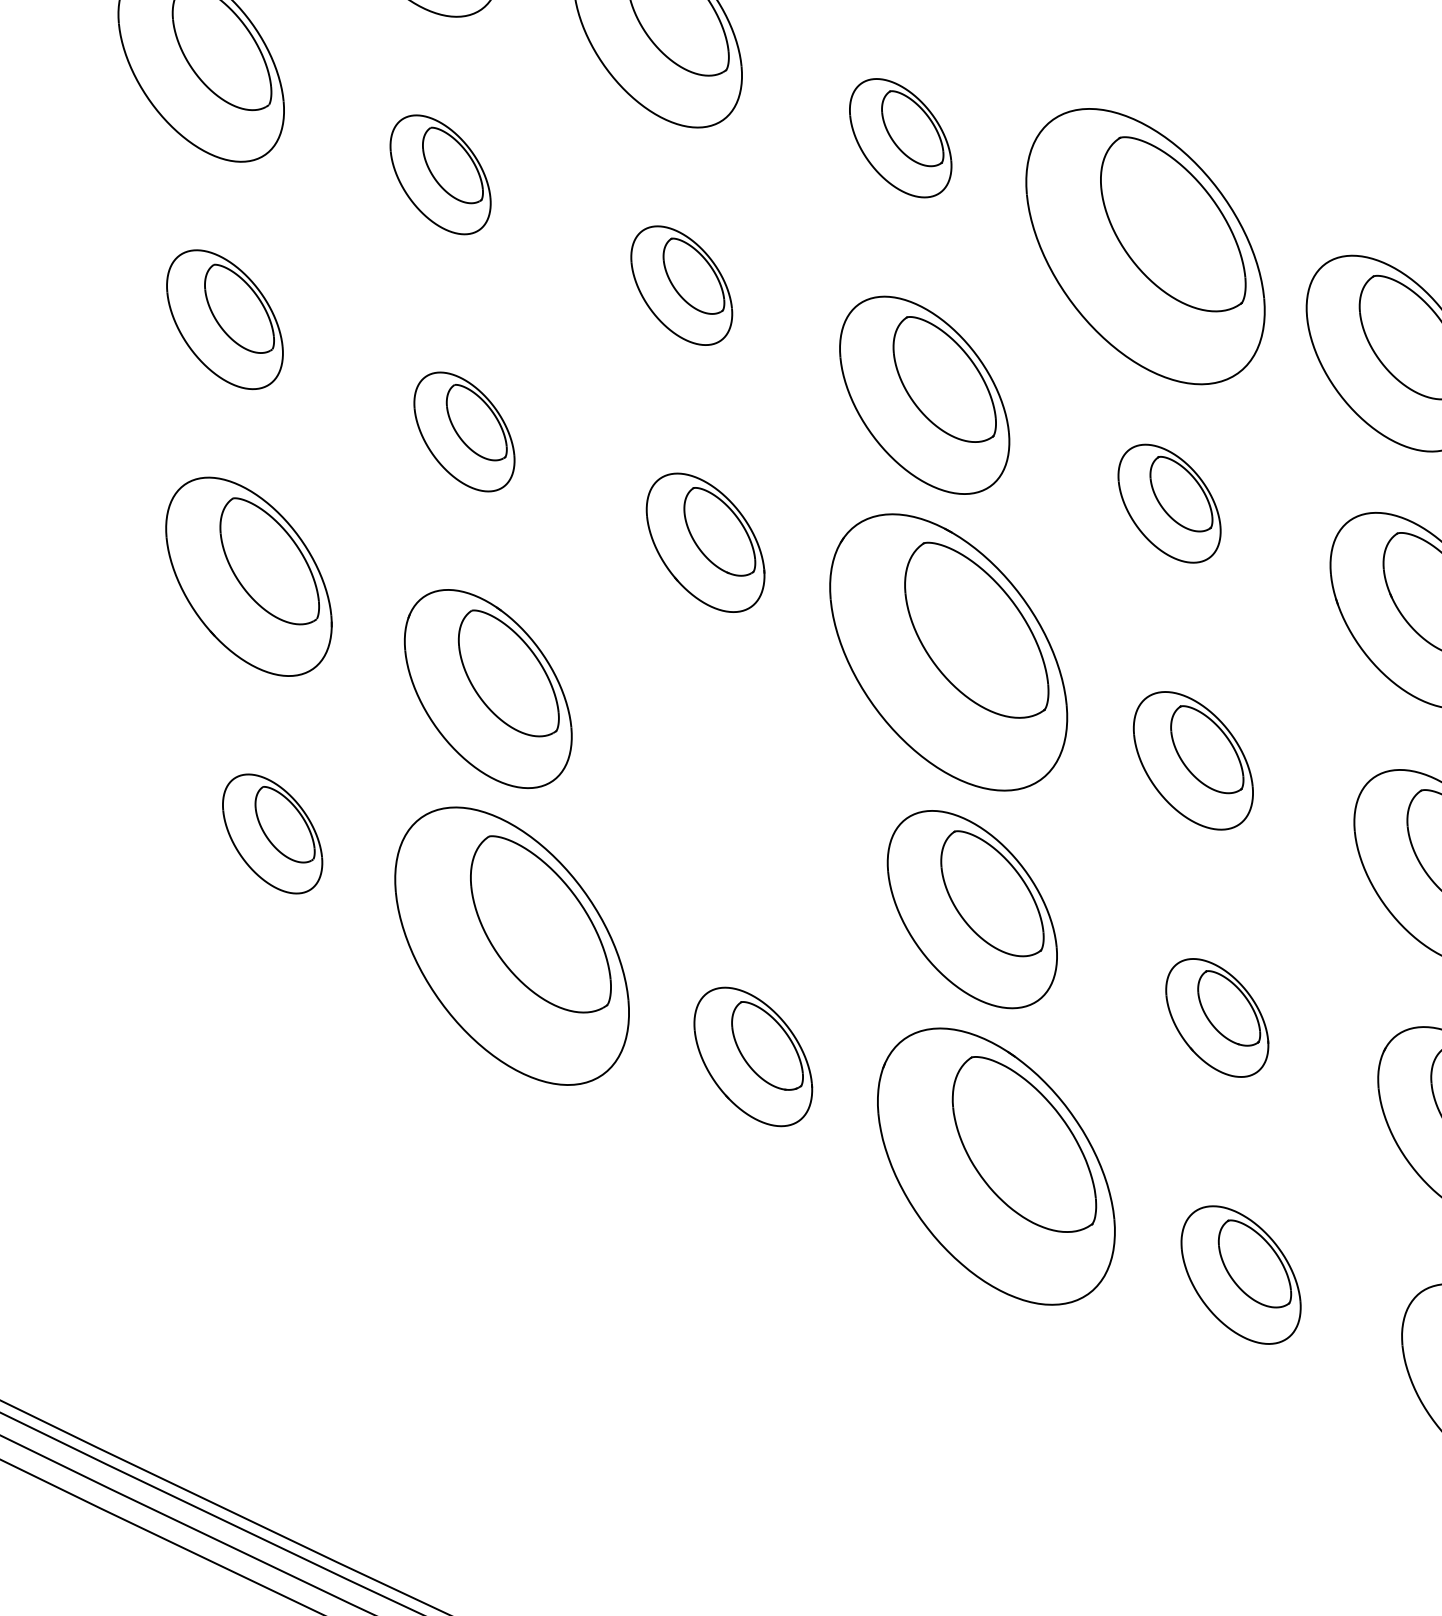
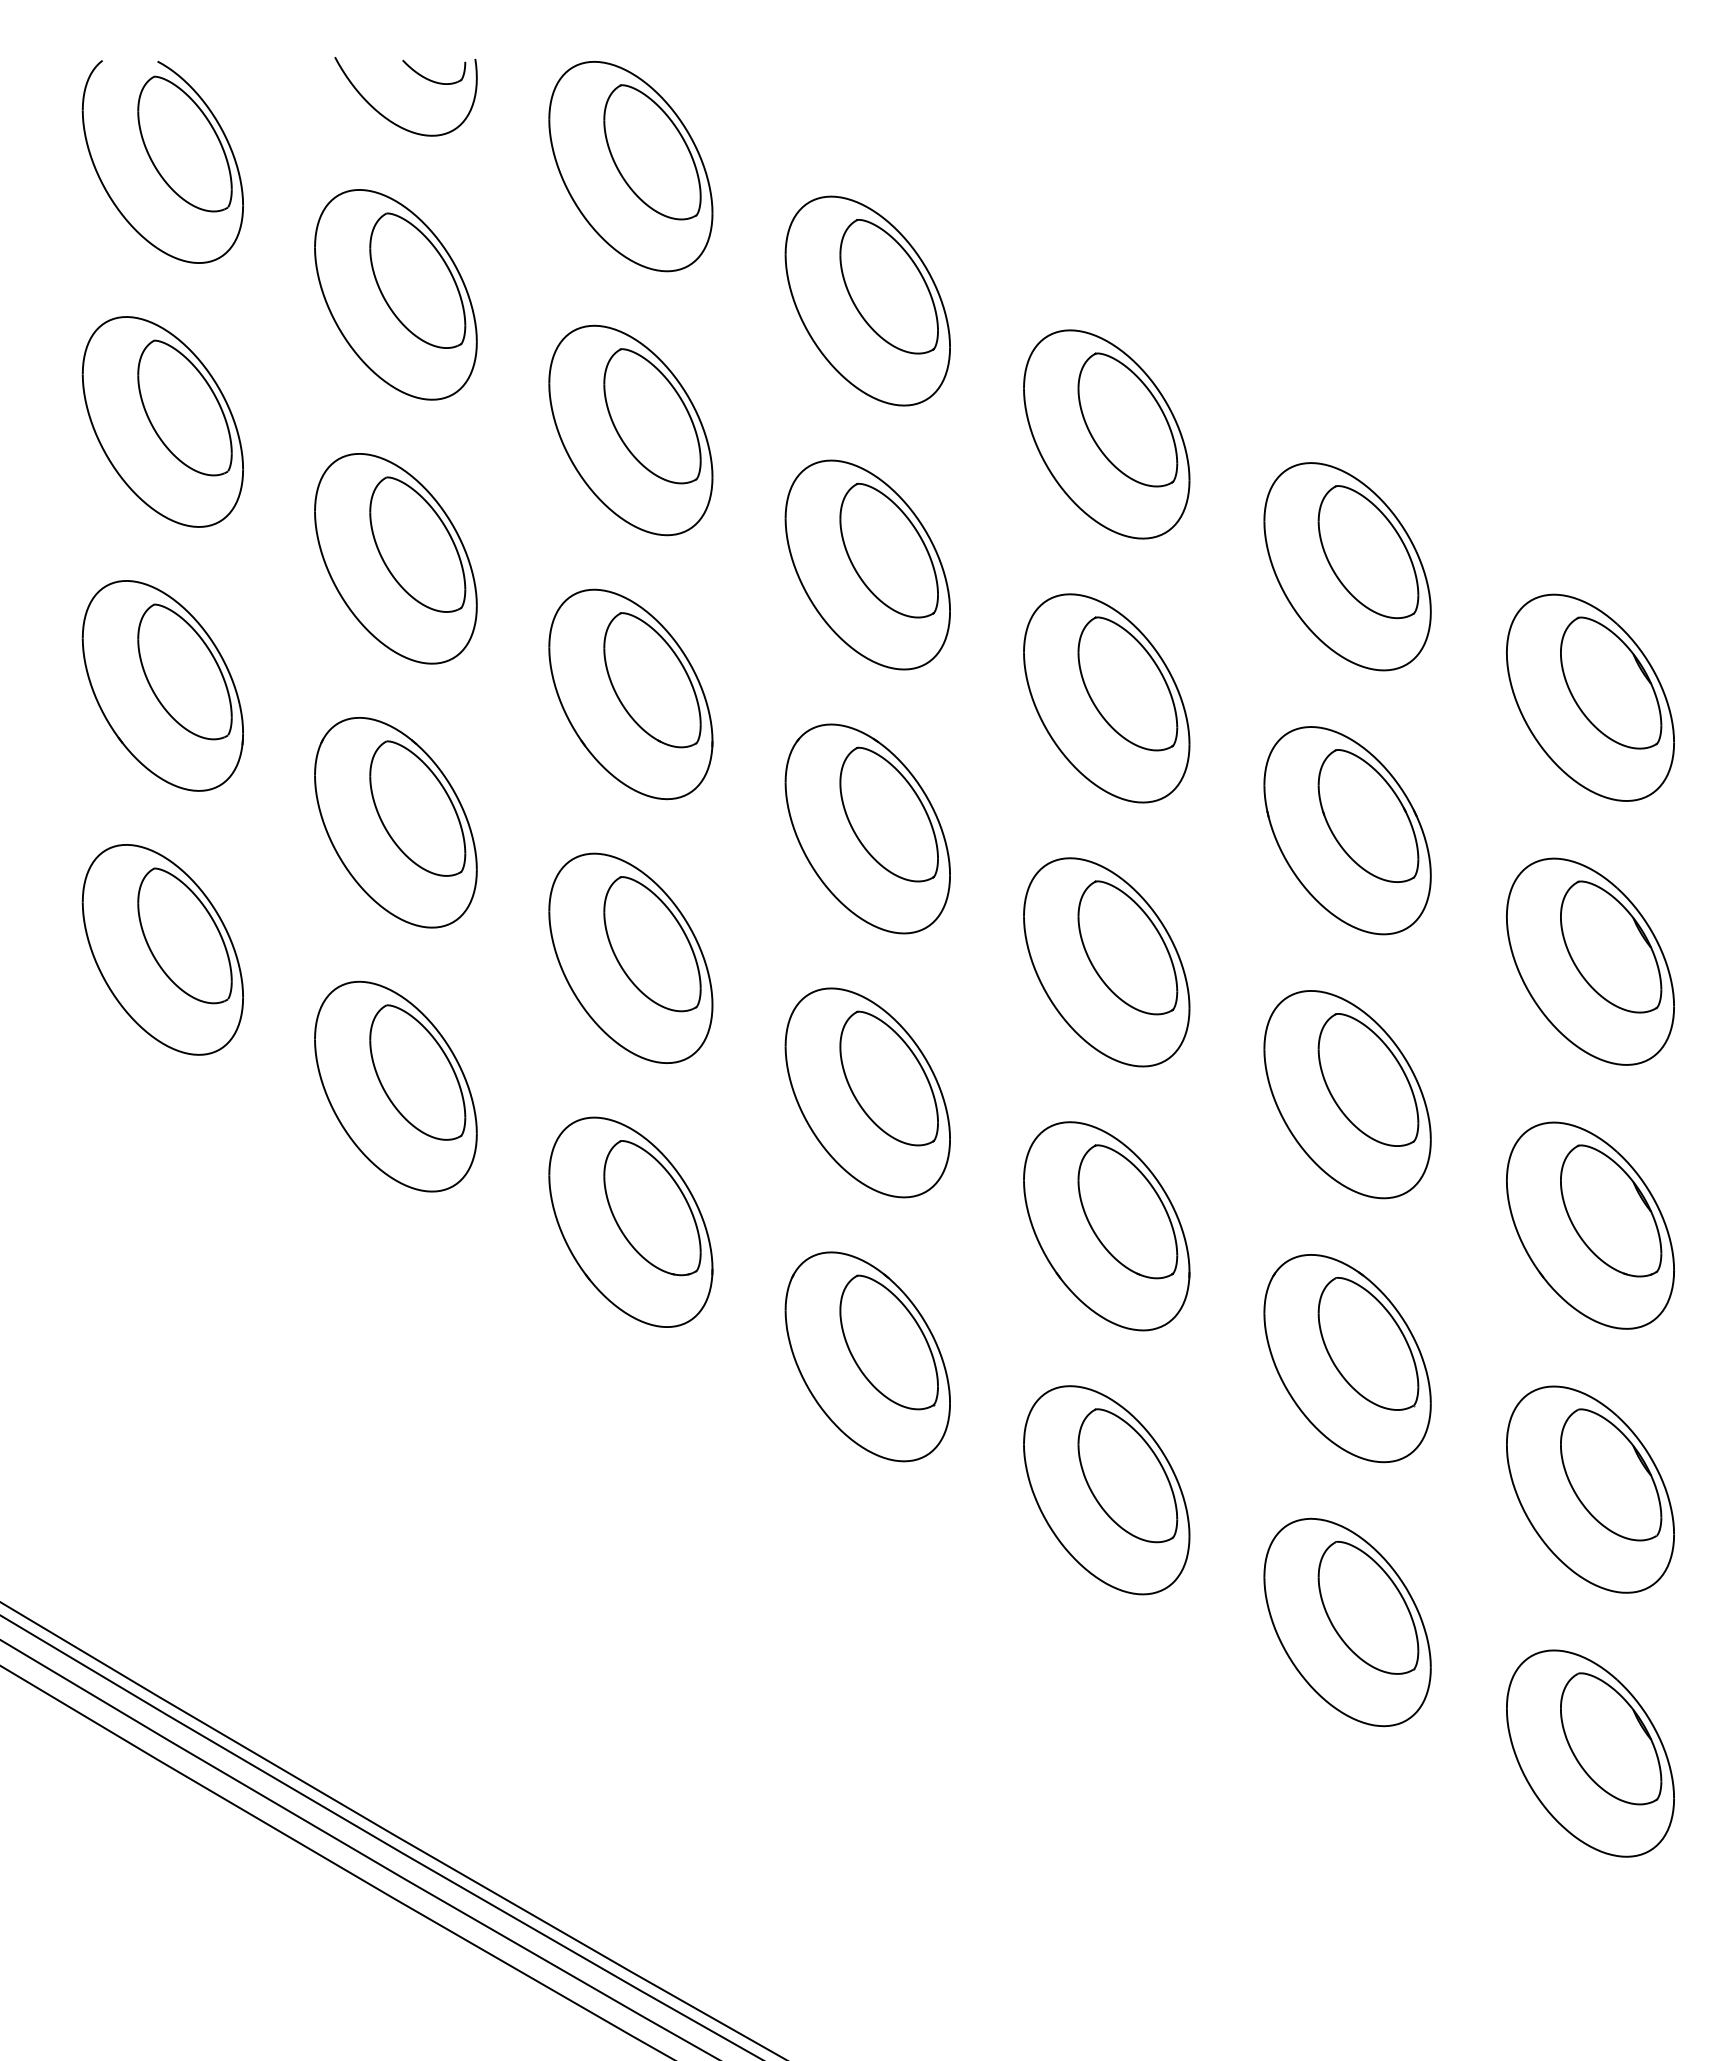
part: (900, 137) -> (867, 300), size x1.67
part: (440, 174) -> (395, 294), size x1.67
part: (1145, 246) -> (1106, 434), size x0.71
part: (681, 285) -> (630, 430), size x1.67
part: (224, 319) -> (162, 421), size x1.43
part: (464, 431) -> (395, 558), size x1.67
part: (1169, 503) -> (1106, 698), size x1.67
part: (705, 542) -> (630, 694), size x1.43
part: (948, 652) -> (867, 828), size x0.71
part: (1193, 760) -> (1106, 962), size x1.43
part: (728, 799) -> (630, 957), added
part: (272, 833) -> (162, 949), size x1.67
part: (511, 946) -> (395, 1086), size x0.71
part: (1216, 1018) -> (1106, 1226), size x1.67
part: (752, 1056) -> (630, 1221), size x1.43
part: (995, 1166) -> (867, 1356), size x0.71
part: (1240, 1275) -> (1106, 1490), size x1.43

